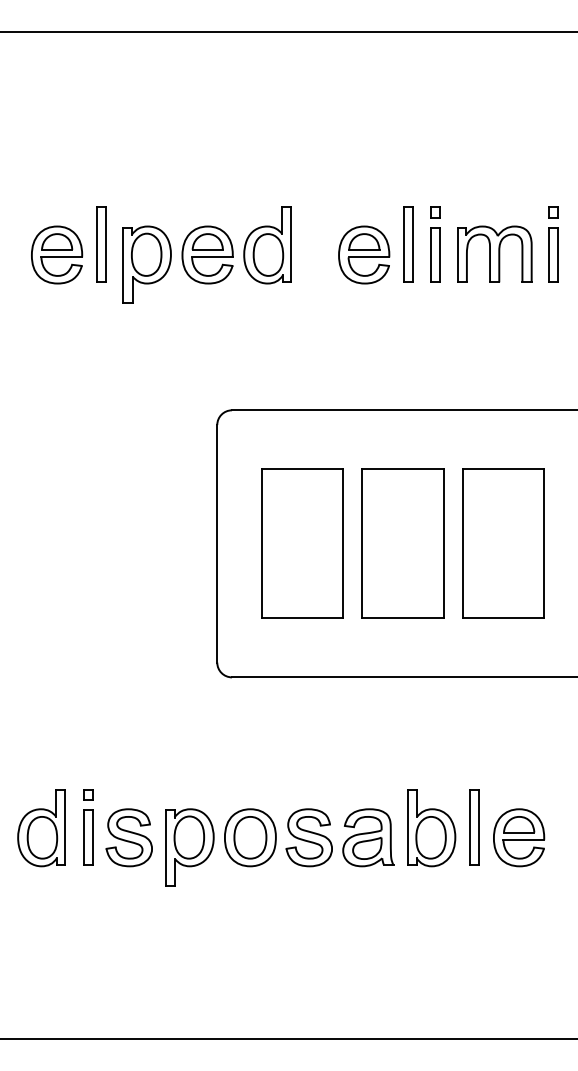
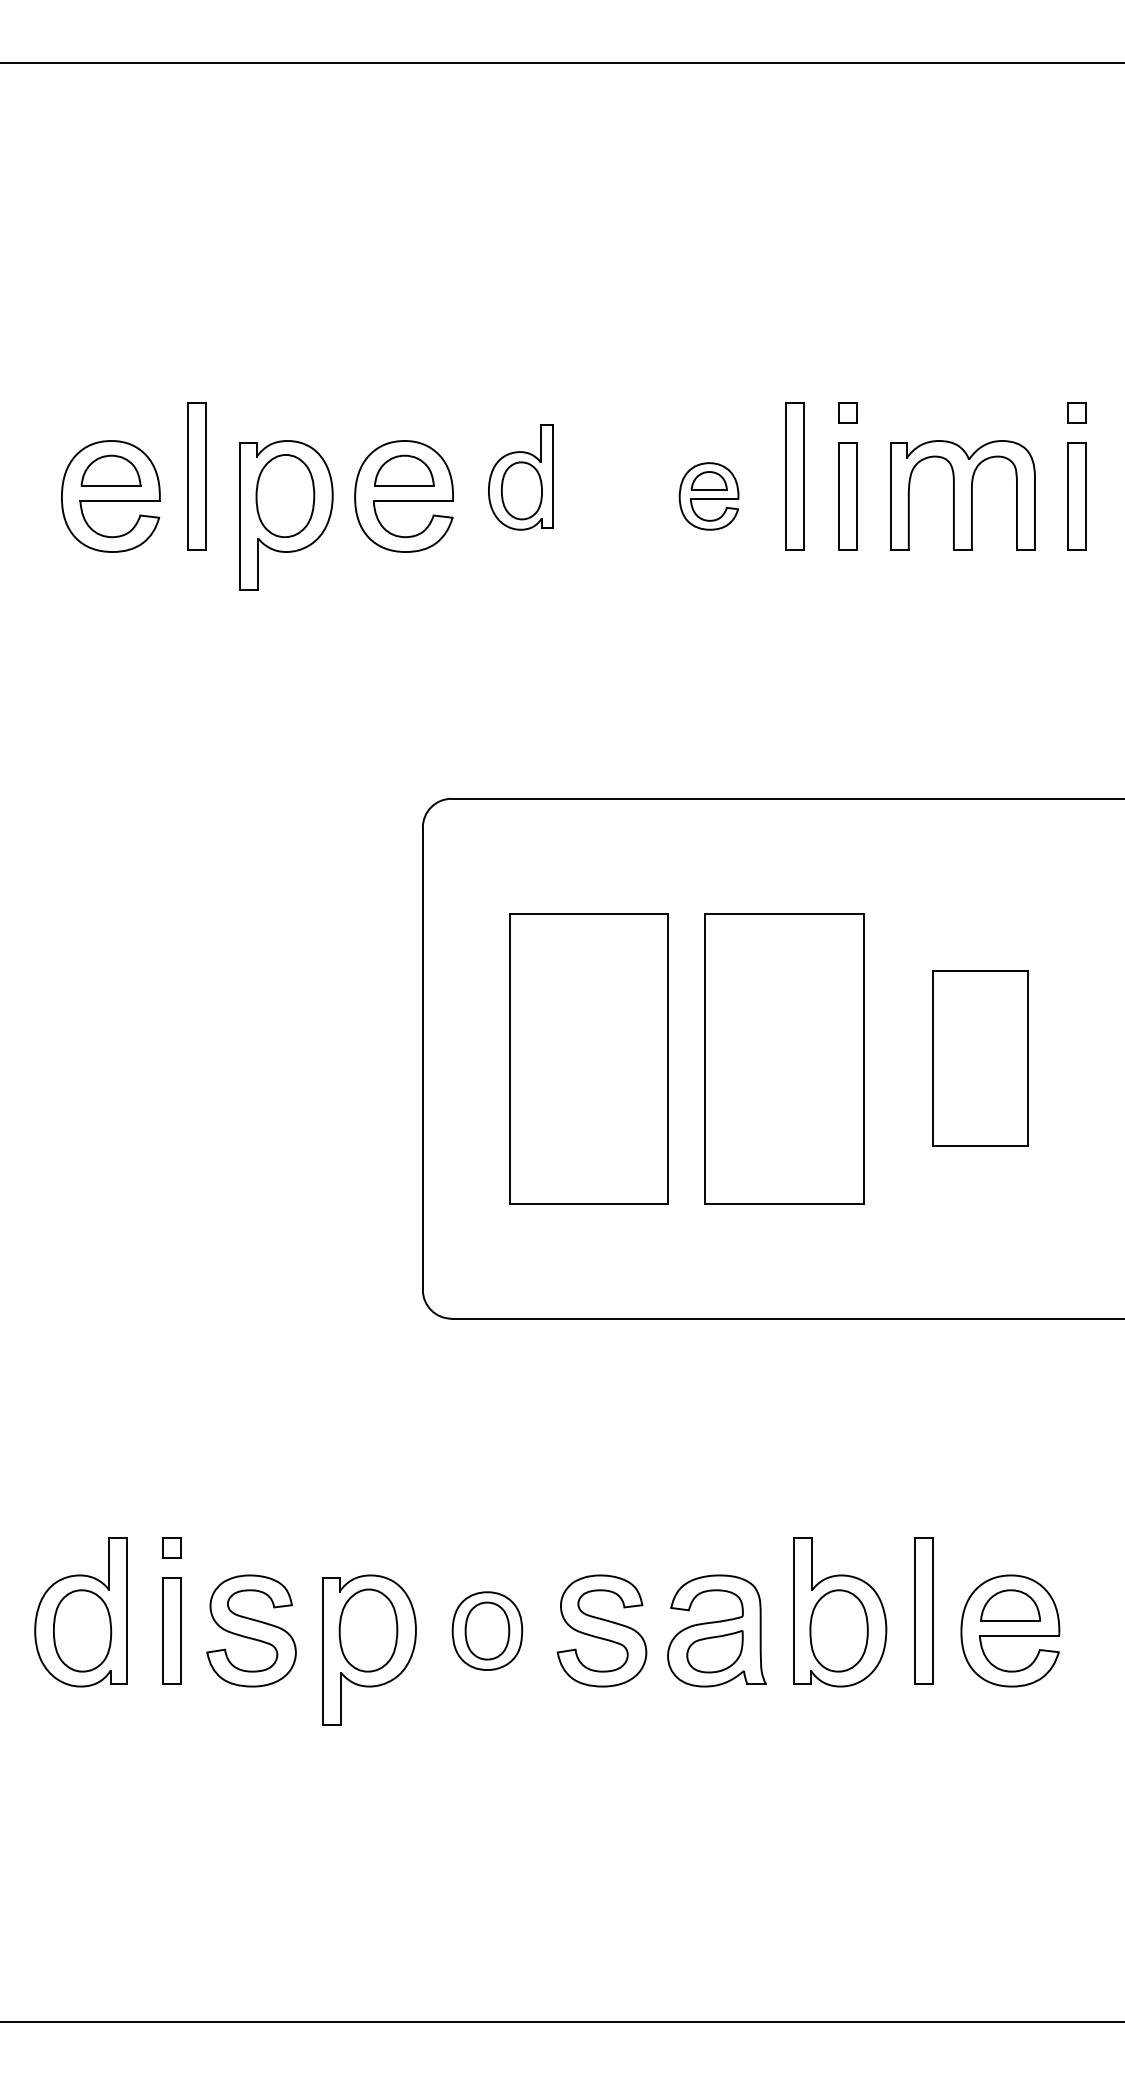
part: (267, 245) -> (520, 477), size x0.7
part: (364, 254) -> (709, 495), size x0.6
part: (503, 543) -> (980, 1058), size x0.6
part: (250, 837) -> (487, 1630), size x0.7

